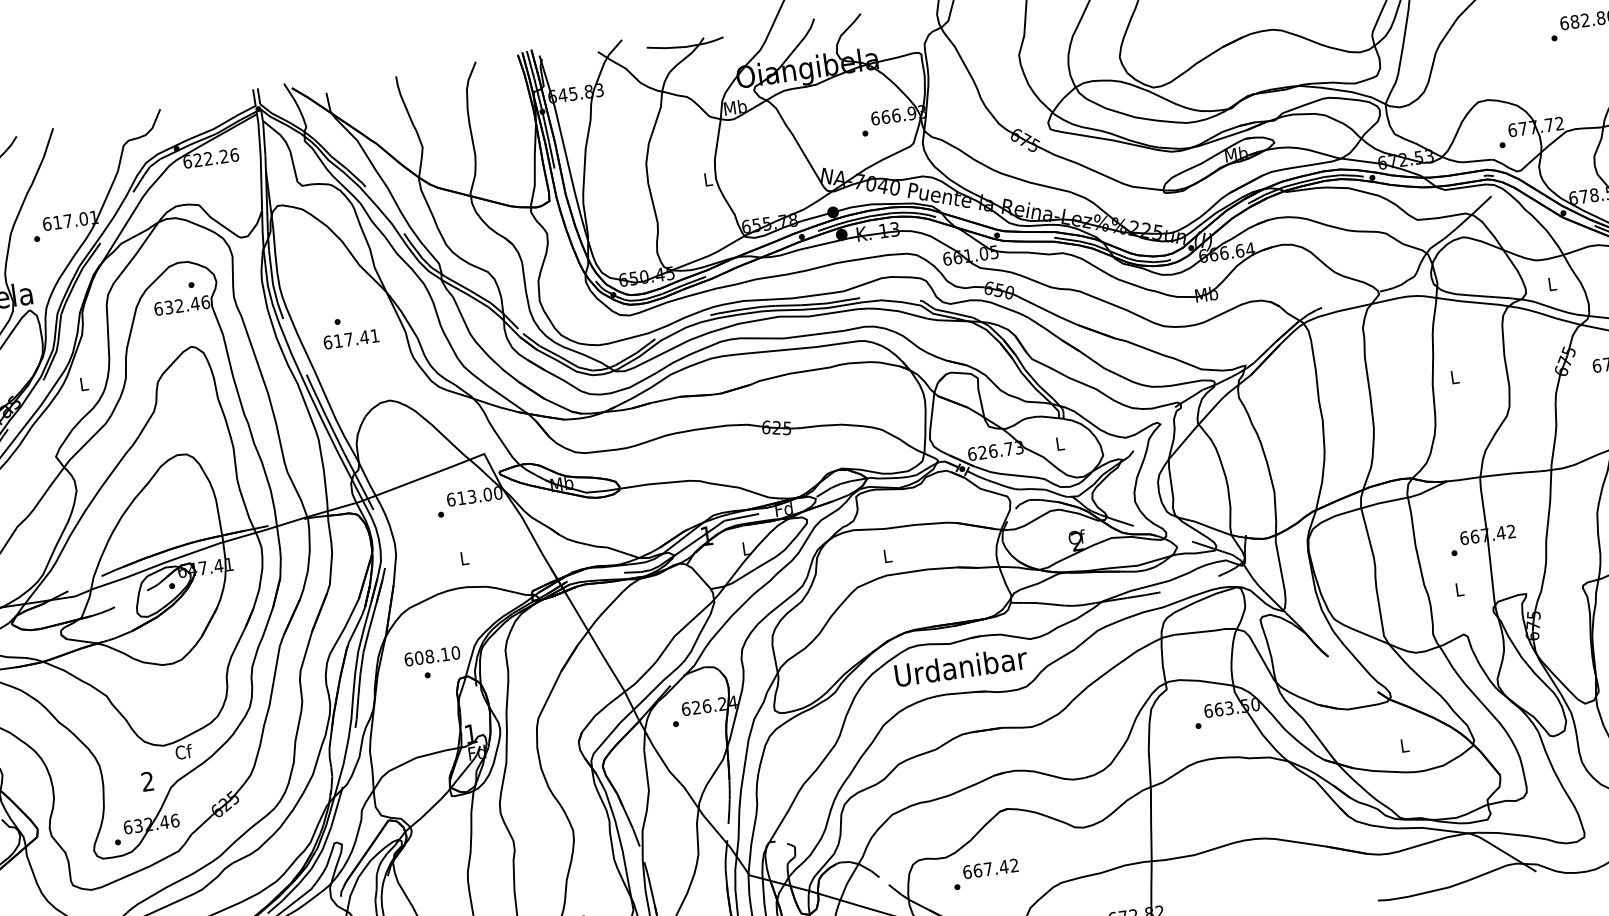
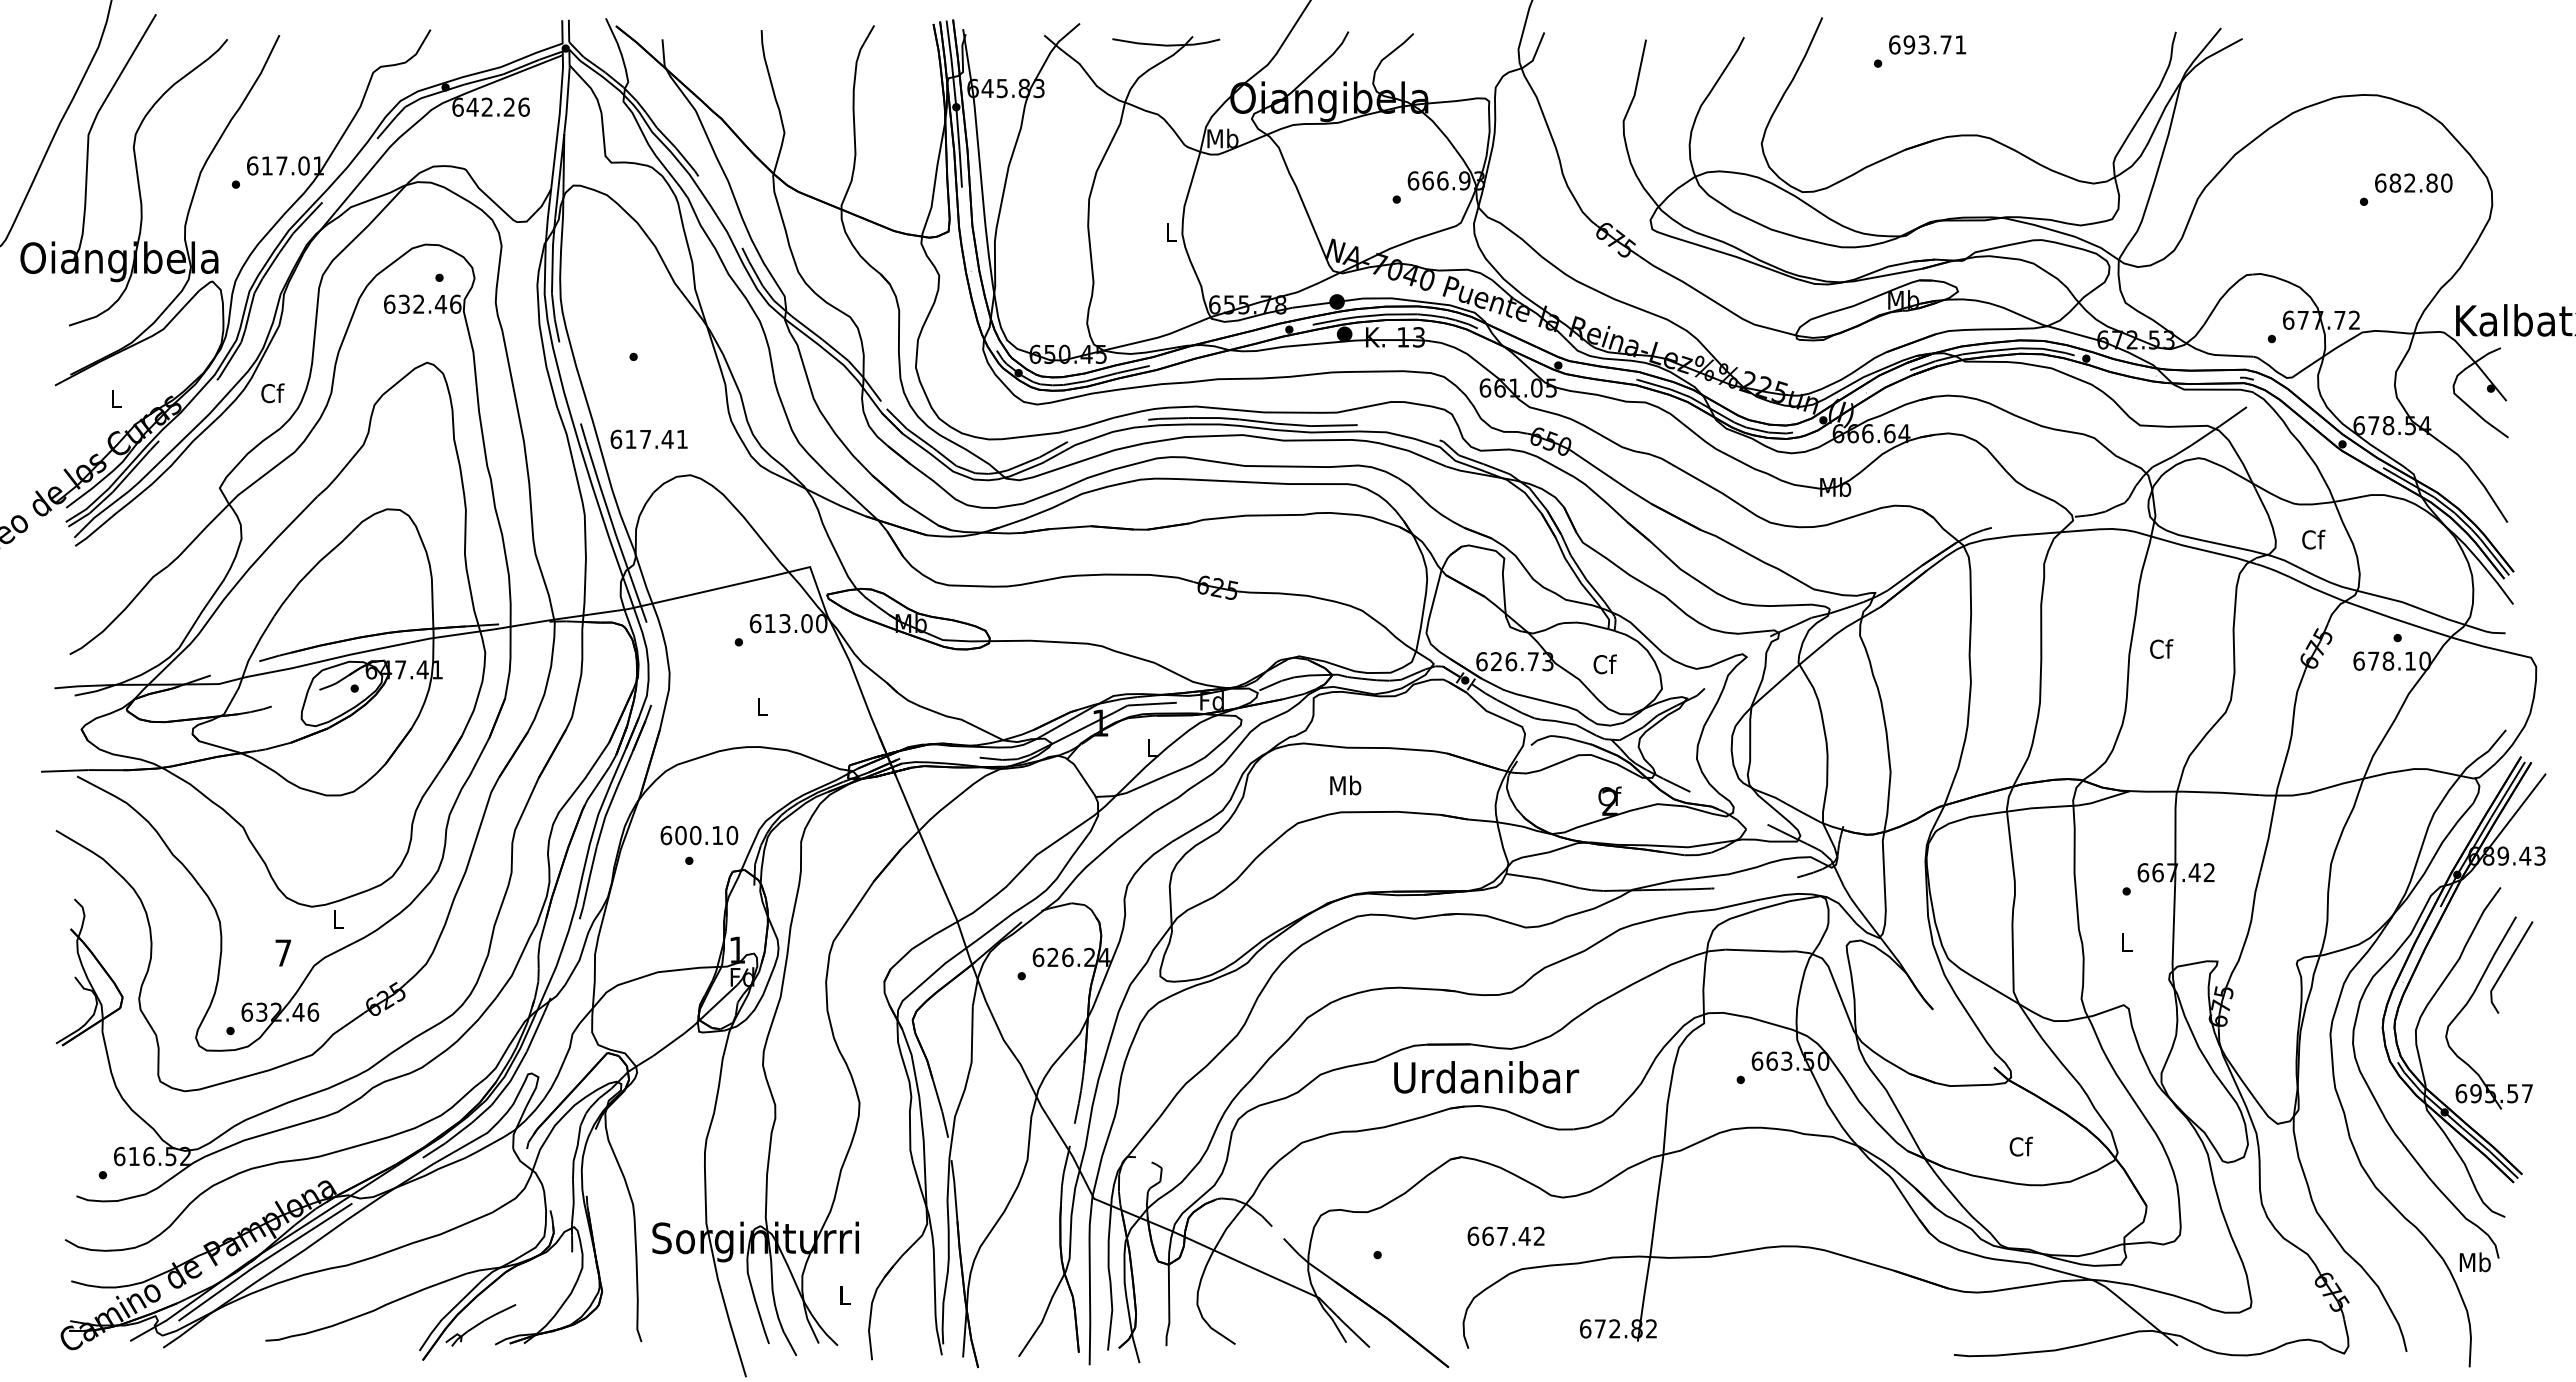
text: (197, 159) -> (472, 106), 622.26 -> 642.26
text: (1552, 283) -> (2313, 539), L -> Cf
text: (350, 338) -> (648, 438), moved
text: (1454, 376) -> (2161, 648), L -> Cf
text: (84, 384) -> (272, 393), L -> Cf
text: (1059, 443) -> (1604, 664), L -> Cf
text: (887, 555) -> (1345, 785), L -> Mb
text: (429, 656) -> (695, 835), 608.10 -> 600.10
text: (961, 666) -> (1486, 1077), moved
text: (1405, 745) -> (2021, 1146), L -> Cf
text: (183, 752) -> (338, 919), Cf -> L
text: (147, 781) -> (283, 952), 2 -> 7
text: (990, 868) -> (1505, 1235), moved

